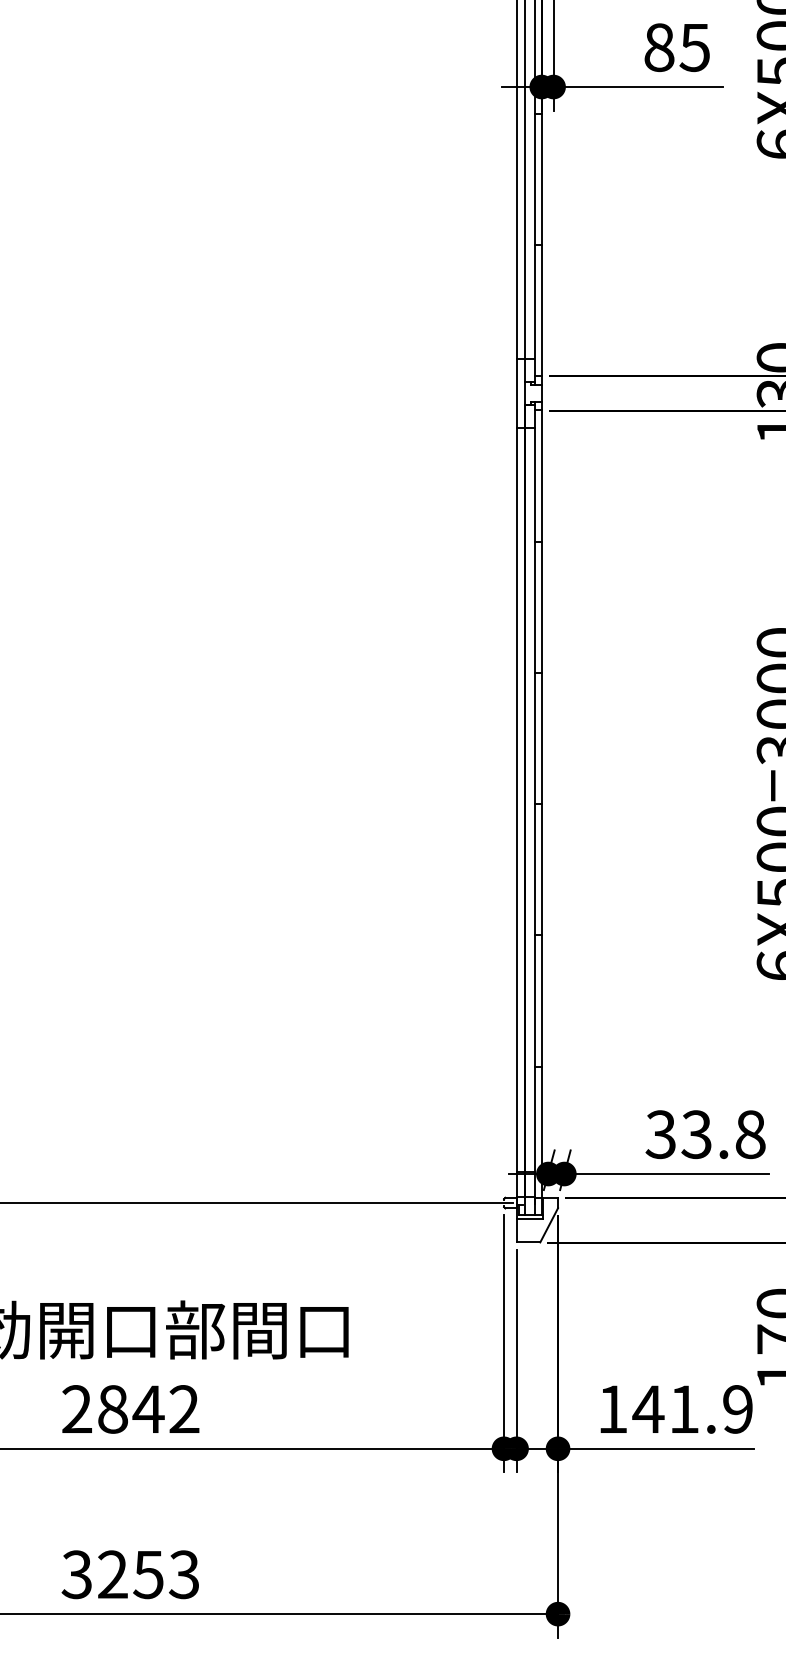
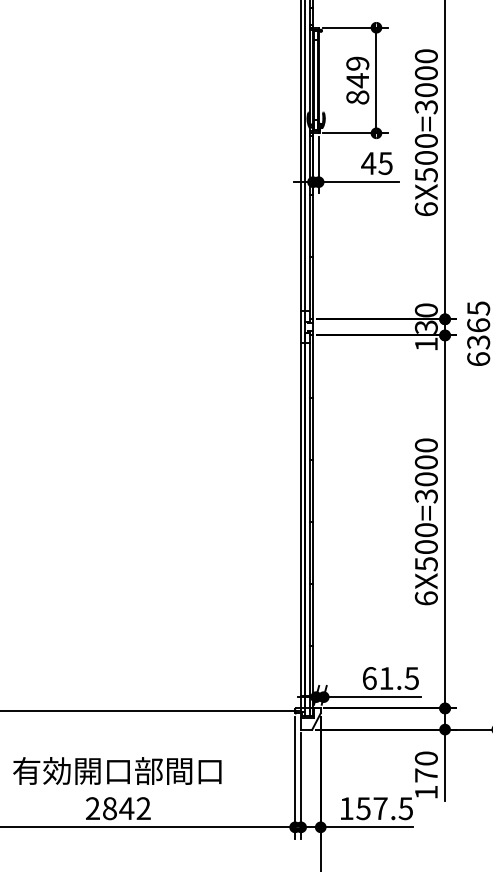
text: (658, 47) -> (368, 163), 85 -> 45
text: (705, 1134) -> (390, 678), 33.8 -> 61.5
text: (690, 1409) -> (383, 808), 141.9 -> 157.5

